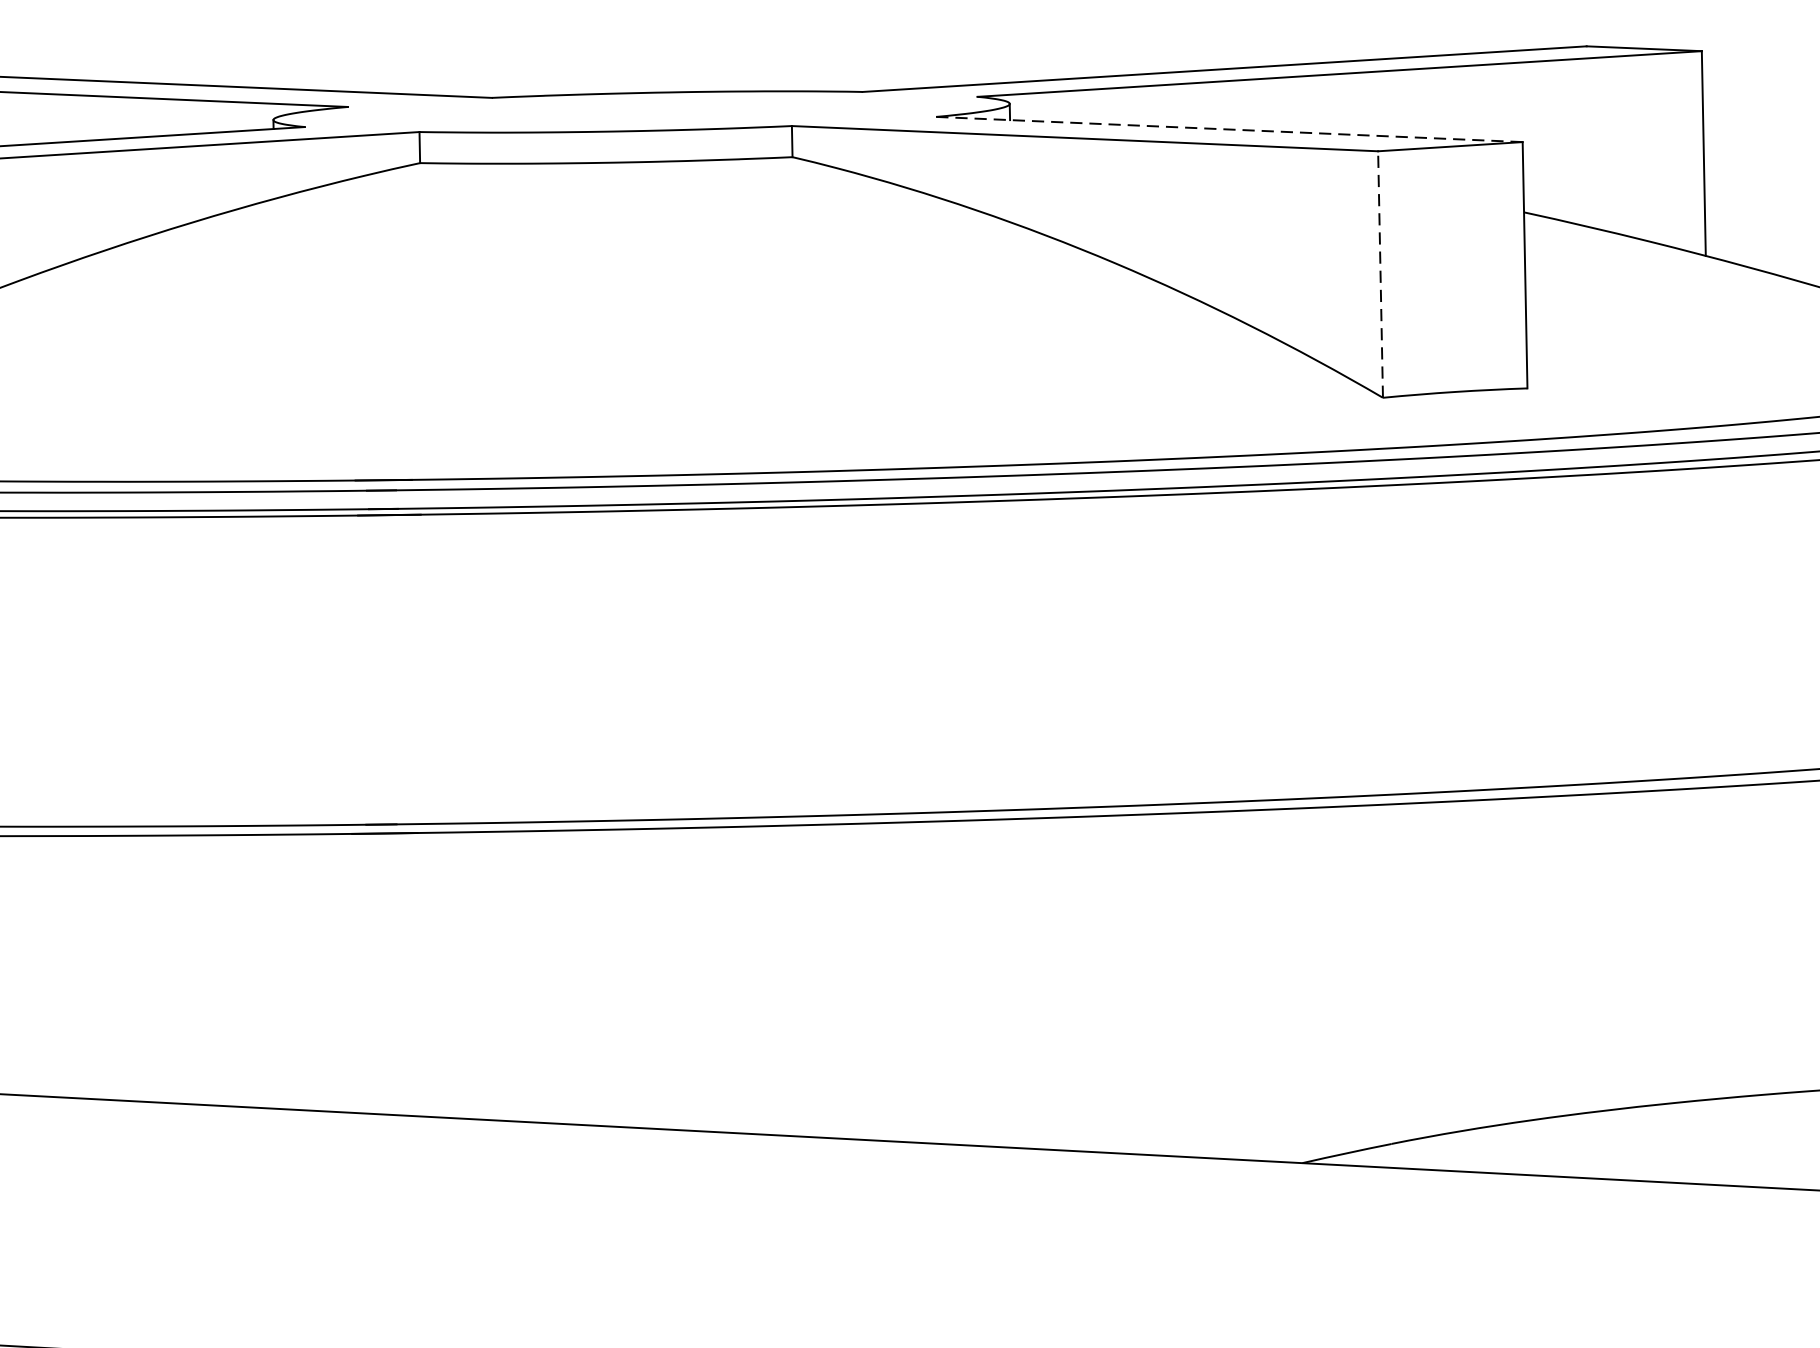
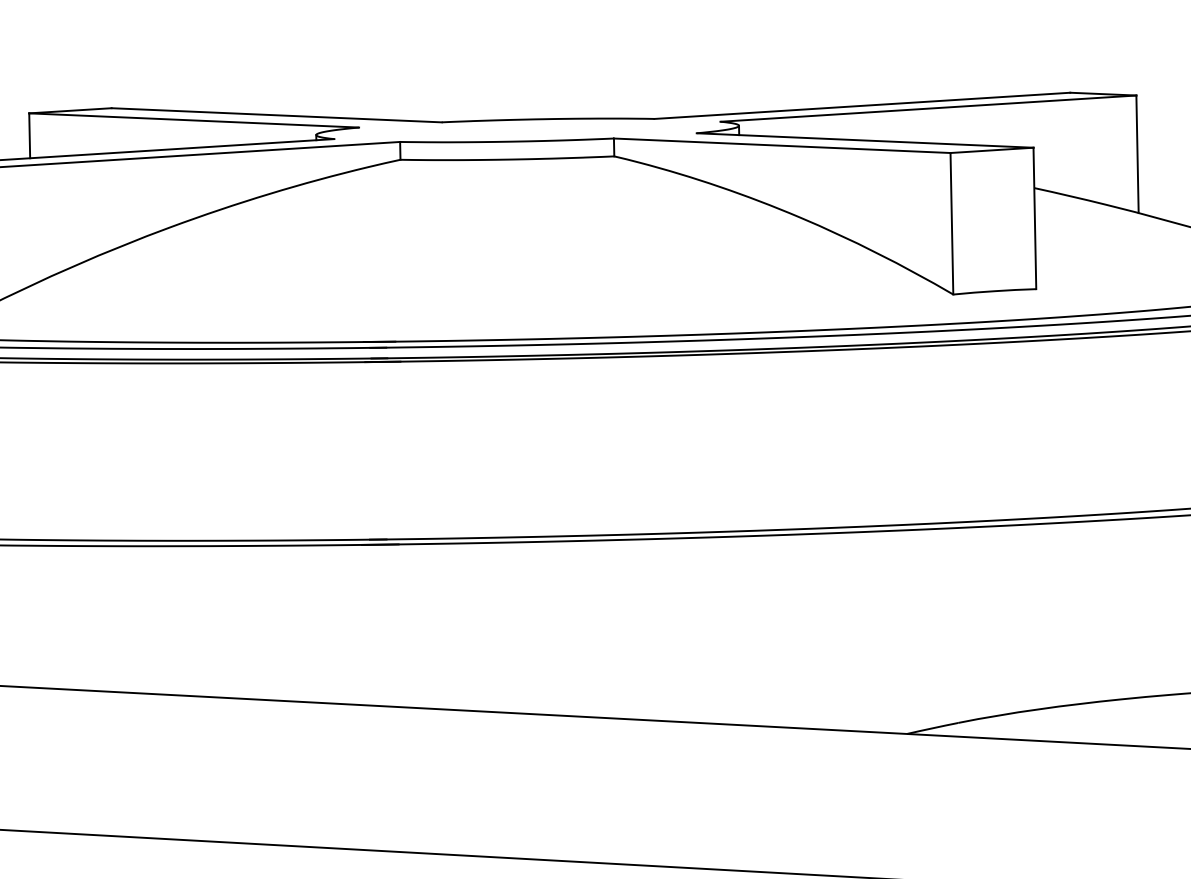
line: (1230, 129) -> (865, 140), dashed -> solid
line: (1379, 274) -> (951, 223), dashed -> solid

